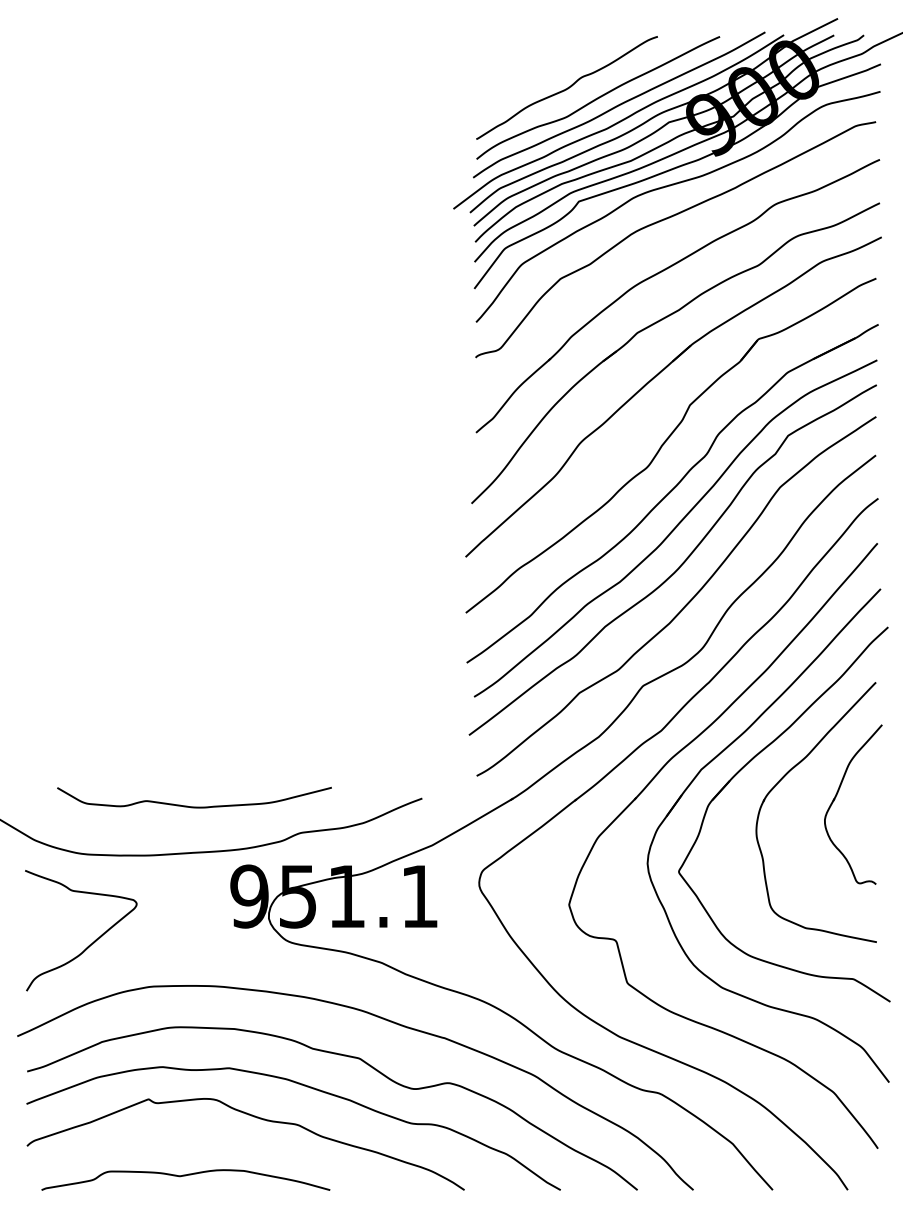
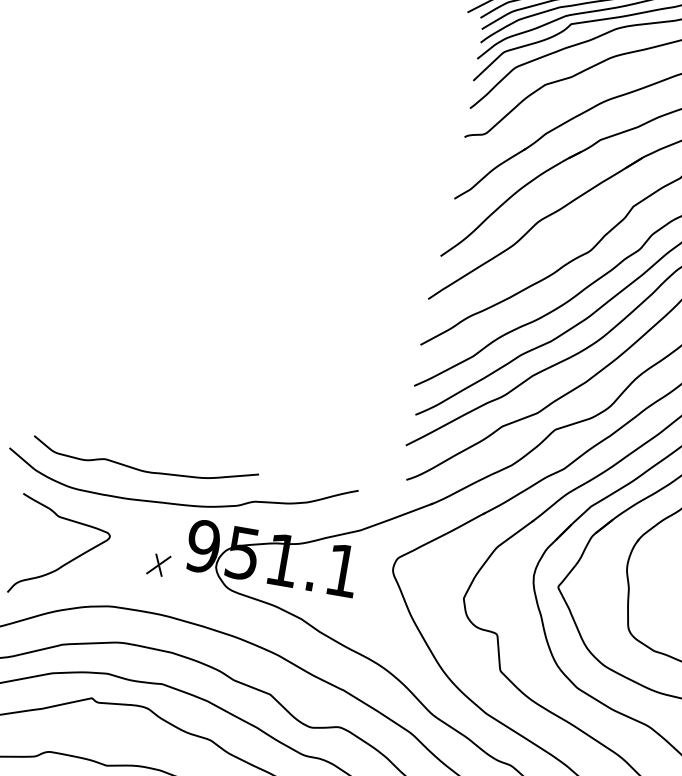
curve: (194, 806) -> (143, 470), moved
part: (200, 927) -> (158, 564), added

